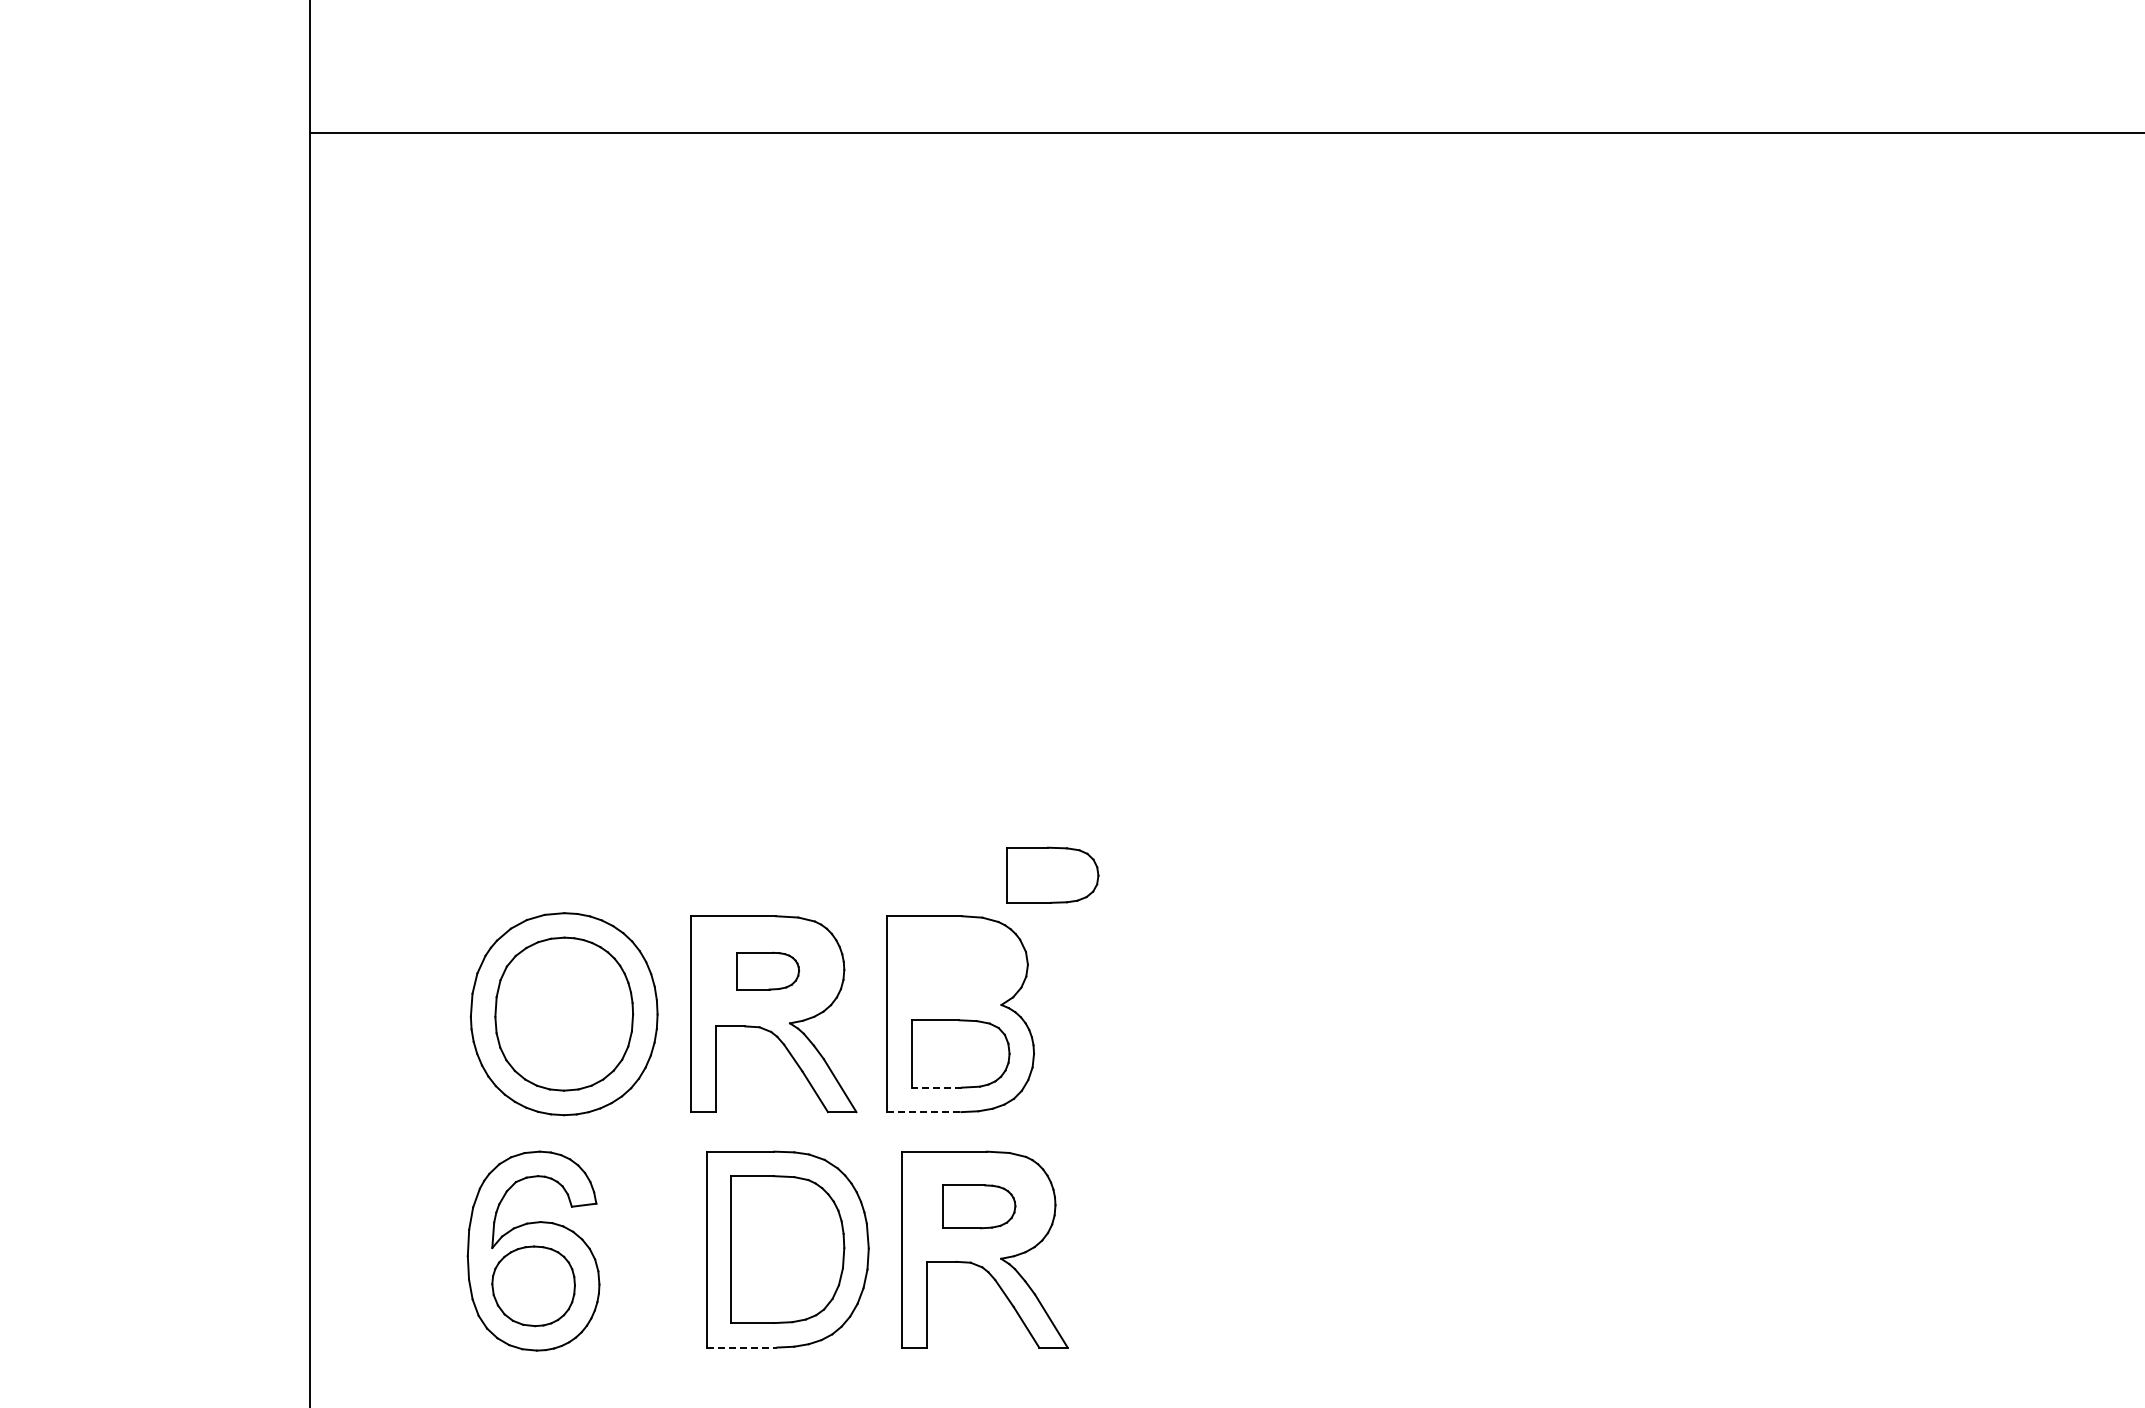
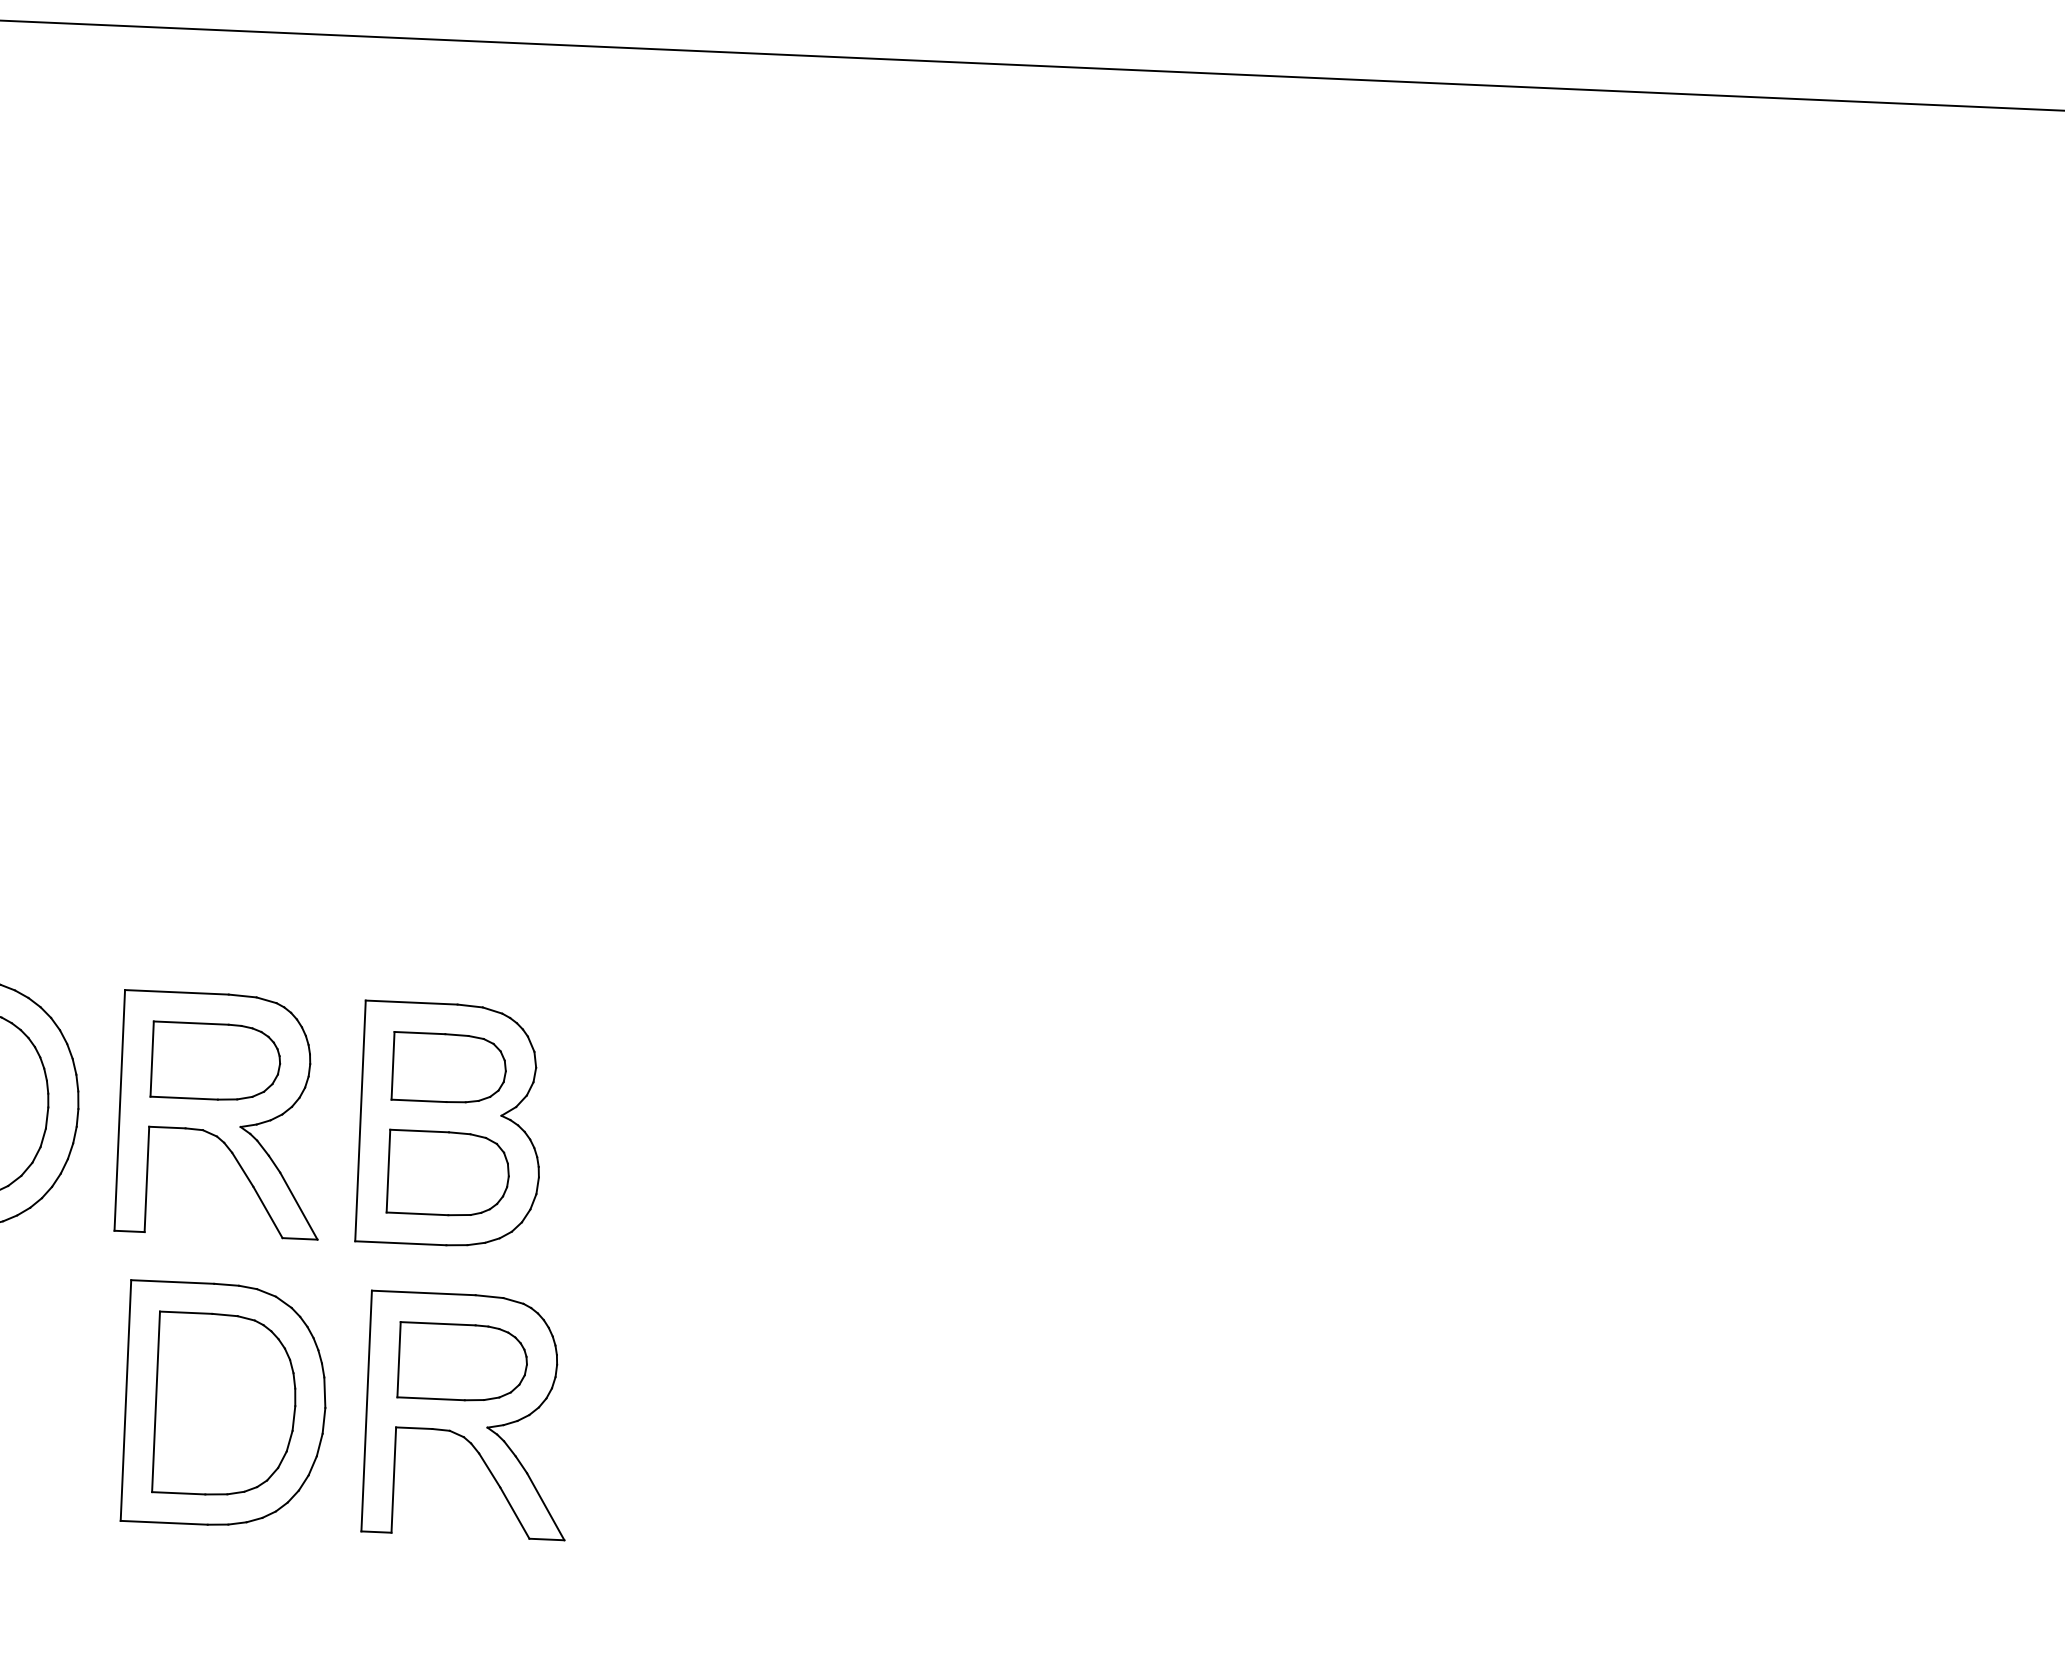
part: (1052, 874) -> (449, 1067), moved
part: (767, 970) -> (215, 1060), size x1.67
line: (936, 1087) -> (417, 1213), dashed -> solid
line: (924, 1112) -> (401, 1243), dashed -> solid
part: (978, 1206) -> (462, 1362), size x1.43
line: (742, 1347) -> (164, 1522), dashed -> solid

